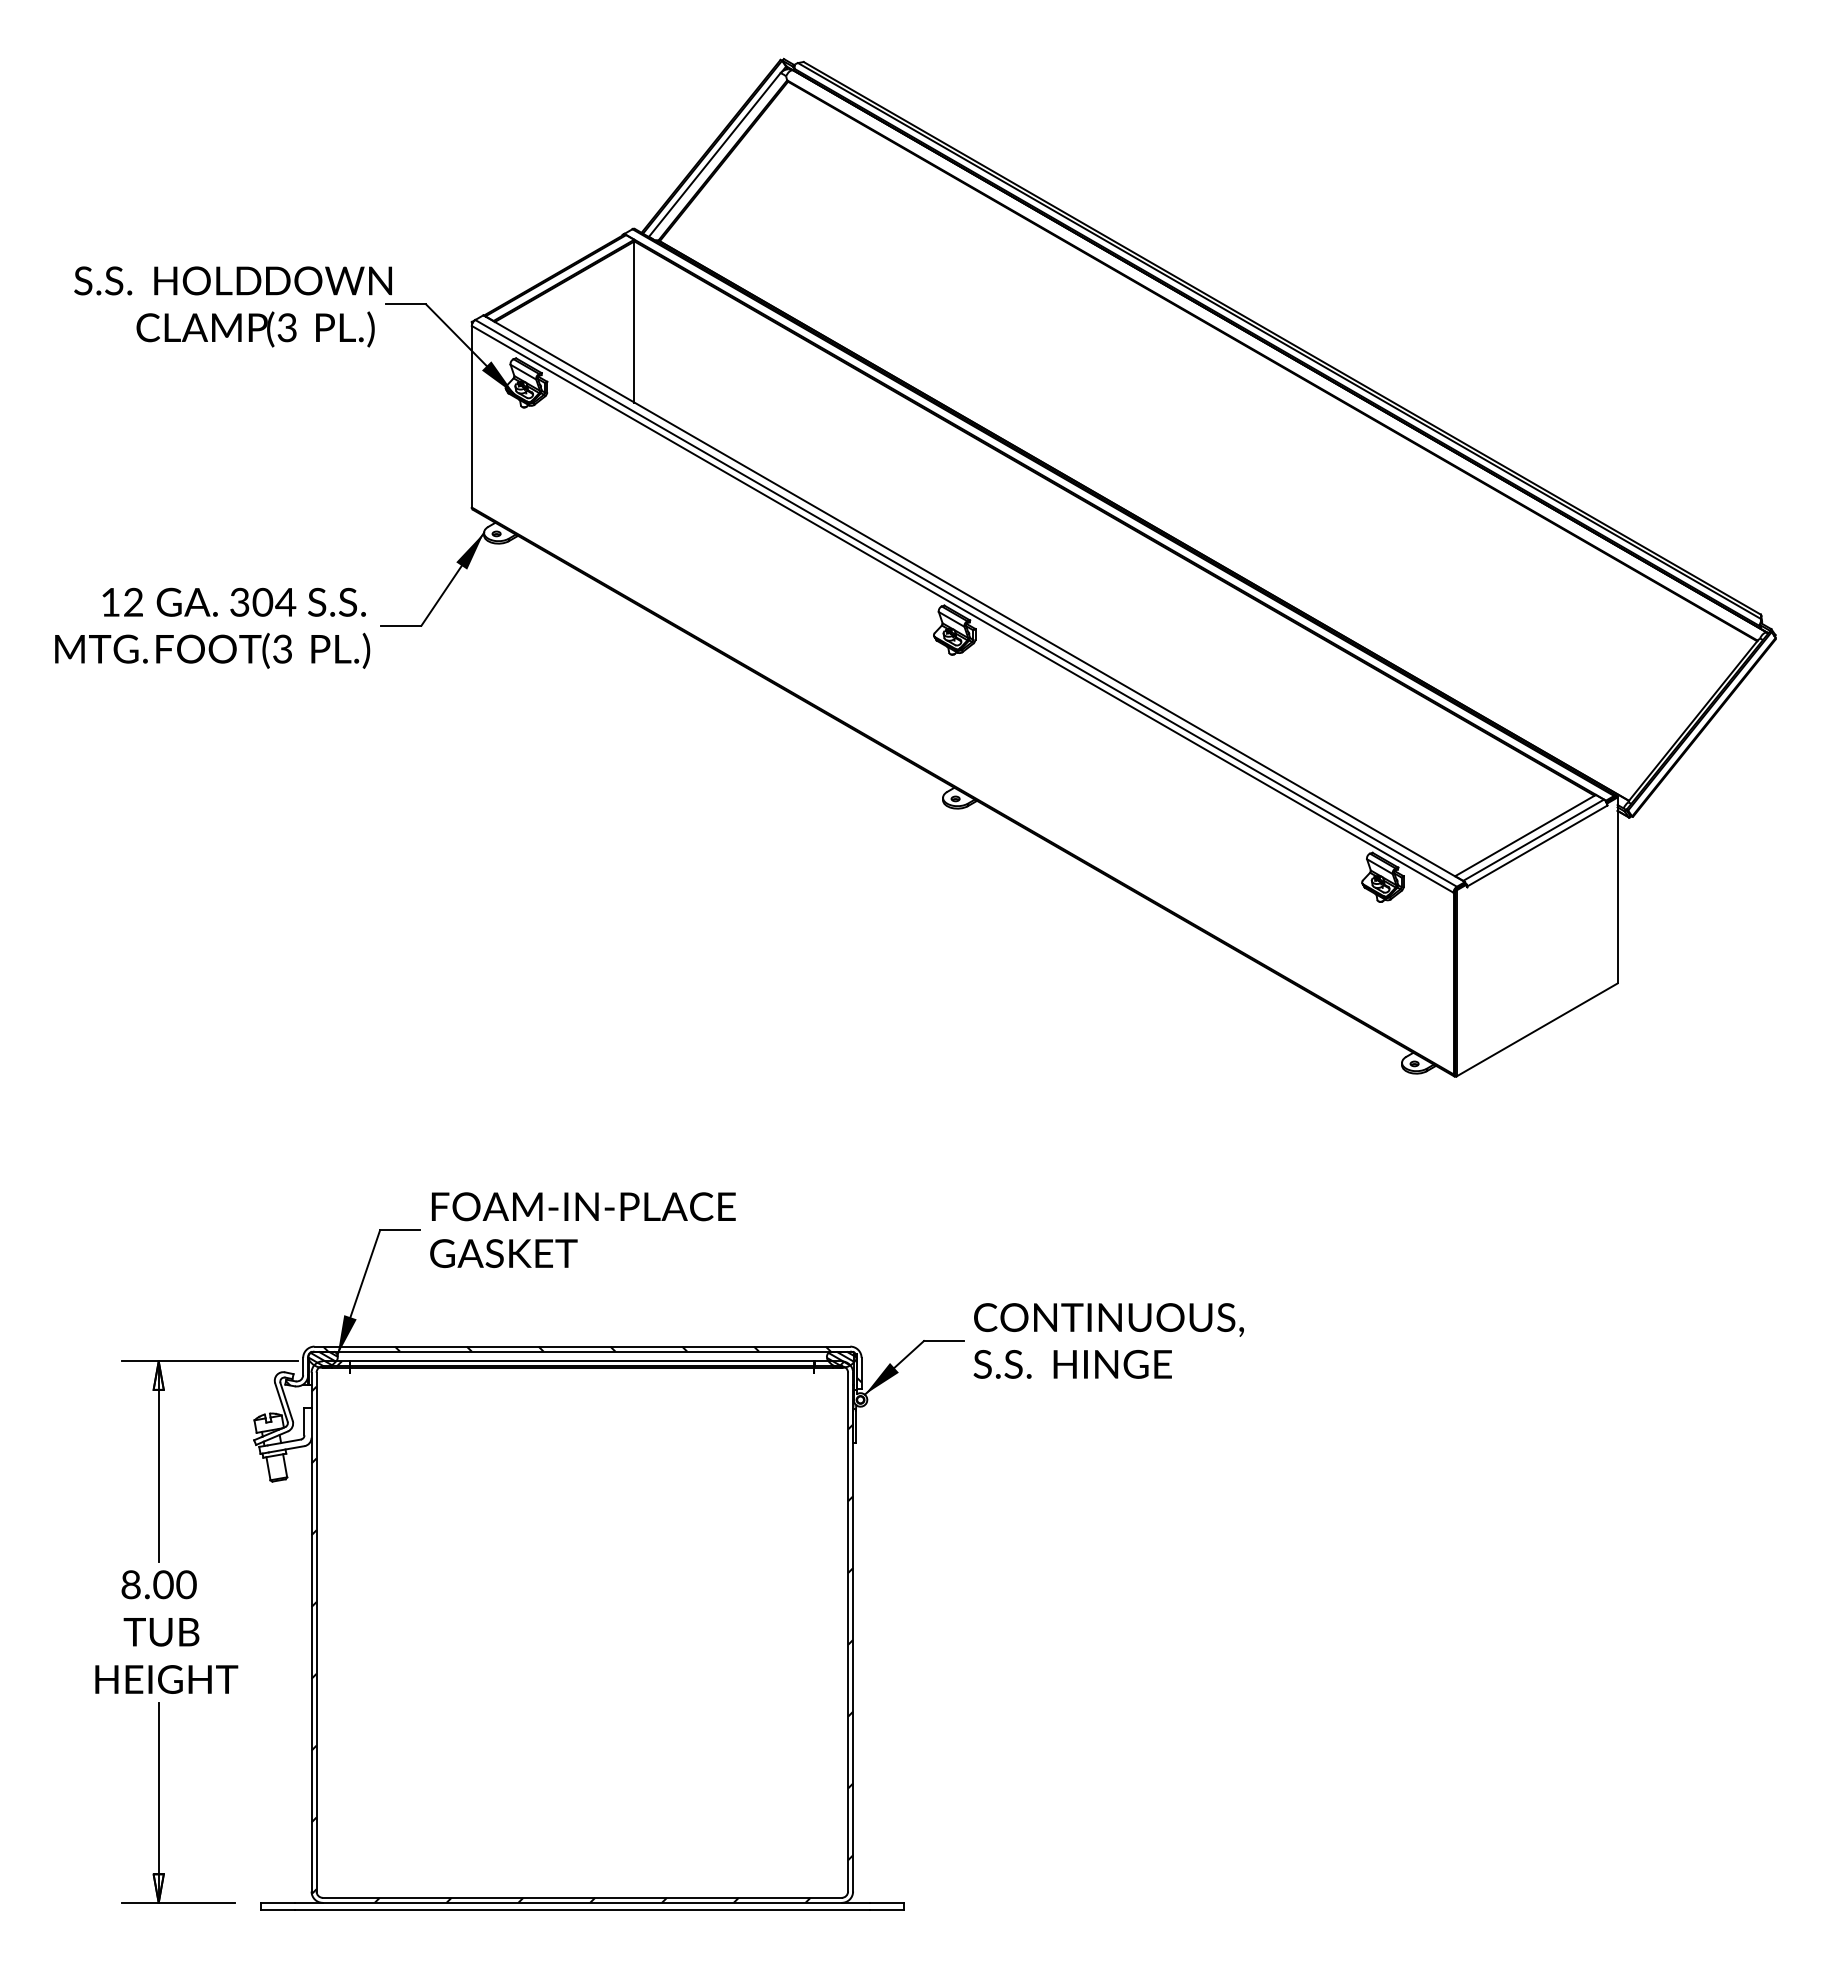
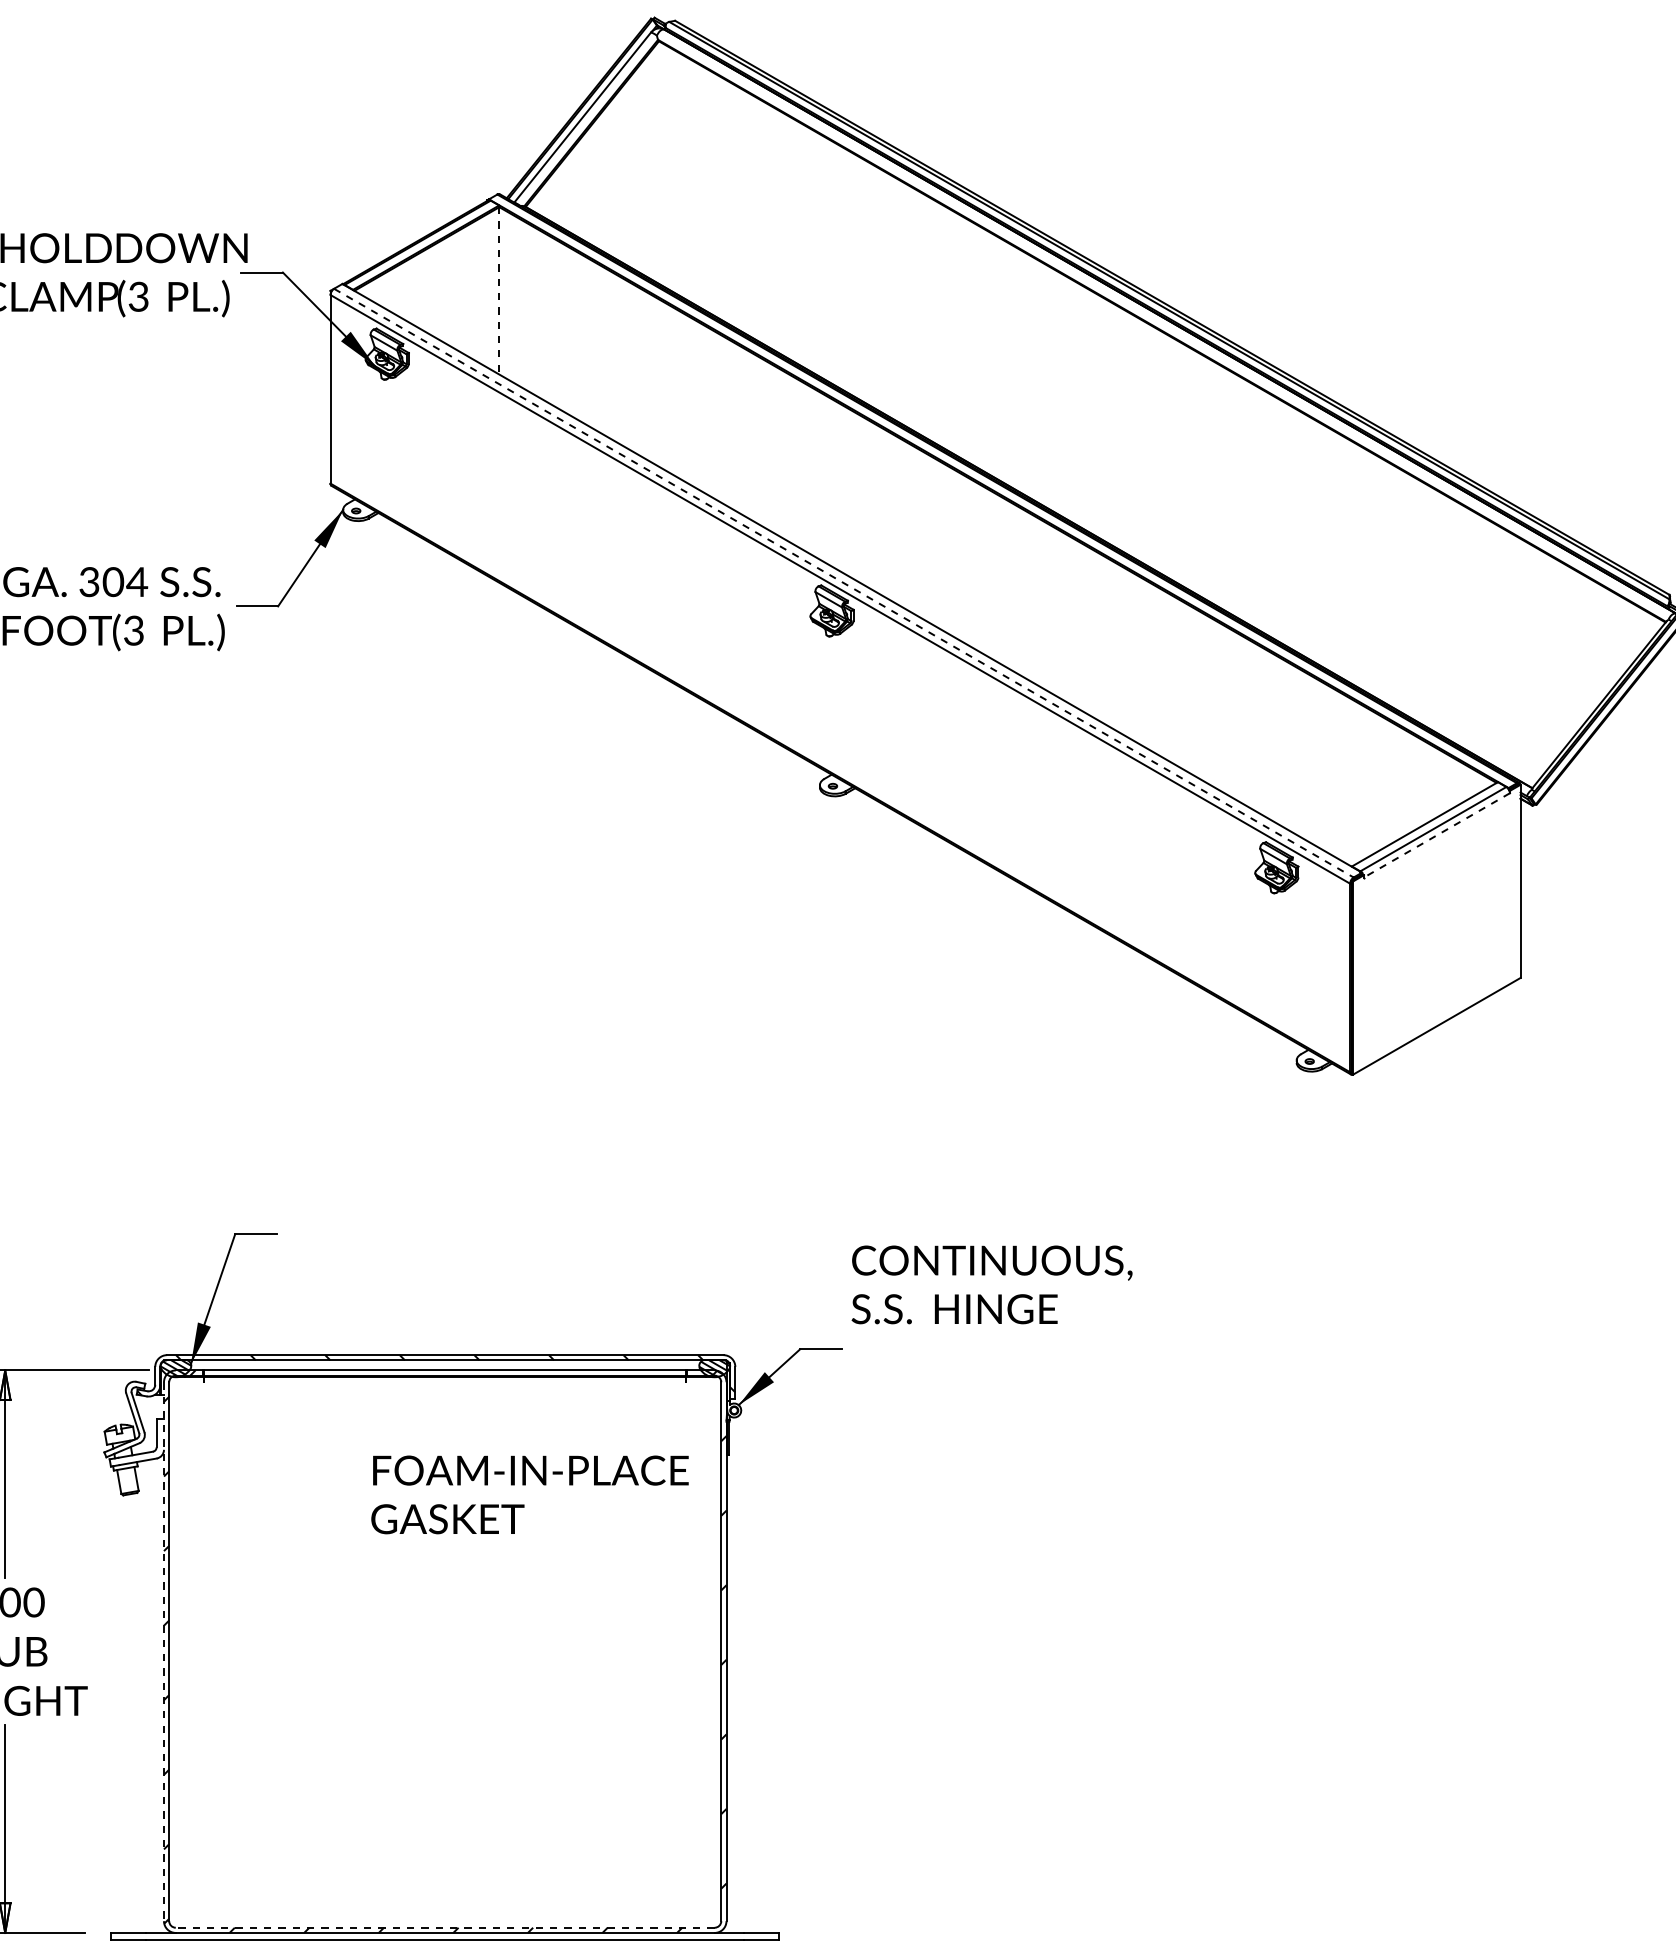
line: (634, 322) -> (499, 291), solid -> dashed
line: (966, 603) -> (844, 583), solid -> dashed
line: (1536, 846) -> (1436, 835), solid -> dashed
text: (582, 1229) -> (529, 1494), moved
text: (1108, 1340) -> (991, 1284), moved
line: (311, 1632) -> (163, 1652), solid -> dashed
line: (581, 1897) -> (444, 1927), solid -> dashed

